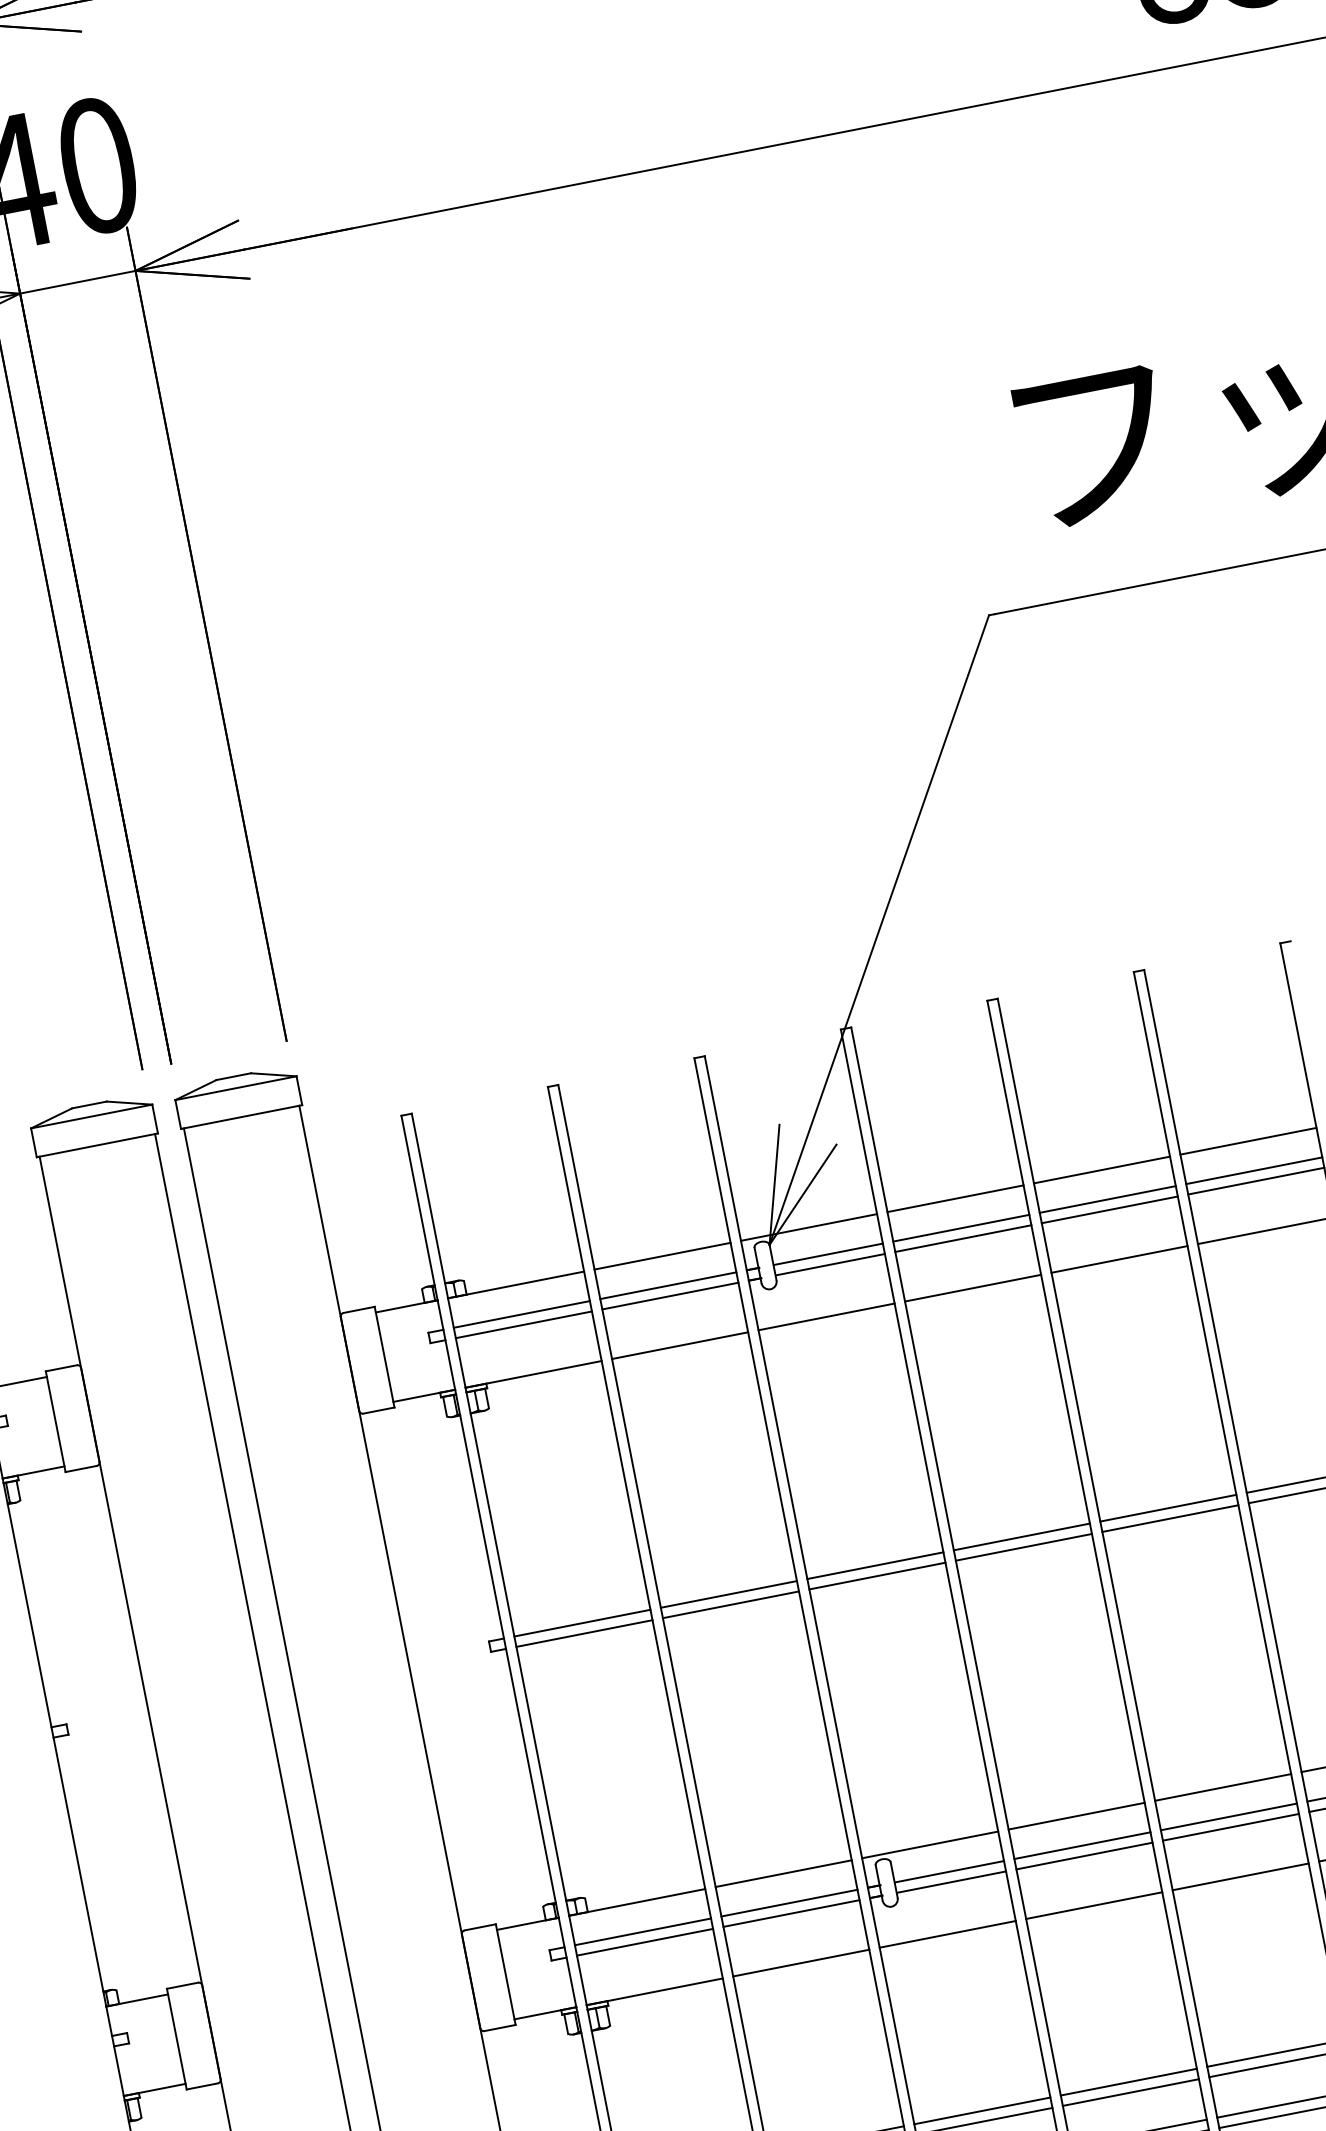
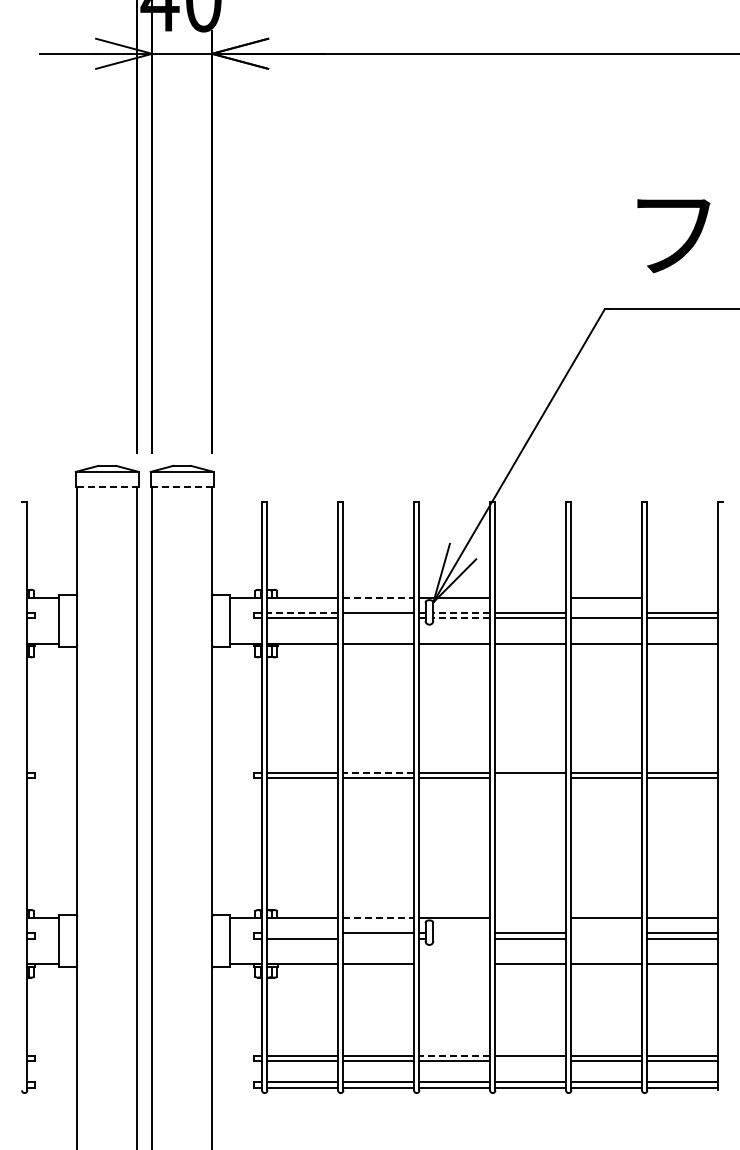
line: (242, 1116) -> (182, 486), solid -> dashed
line: (1248, 1141) -> (682, 597), removed
line: (95, 1144) -> (106, 486), solid -> dashed
line: (955, 1198) -> (530, 597), removed
line: (1107, 1198) -> (606, 612), removed
line: (827, 1253) -> (461, 612), solid -> dashed
line: (663, 1255) -> (379, 597), solid -> dashed
line: (829, 1265) -> (461, 618), solid -> dashed
line: (669, 1296) -> (378, 618), removed
line: (521, 1313) -> (302, 612), solid -> dashed
line: (1023, 1547) -> (530, 778), removed
line: (728, 1595) -> (378, 773), solid -> dashed
line: (1076, 1815) -> (530, 917), removed
line: (1228, 1817) -> (606, 933), removed
line: (1230, 1827) -> (606, 938), removed
line: (784, 1872) -> (379, 917), solid -> dashed
line: (949, 1872) -> (461, 933), removed
line: (950, 1882) -> (461, 938), removed
line: (790, 1913) -> (378, 938), removed
line: (642, 1932) -> (302, 933), removed
line: (947, 1934) -> (454, 964), removed
line: (1130, 2093) -> (530, 1061), removed
line: (981, 2110) -> (454, 1055), solid -> dashed

